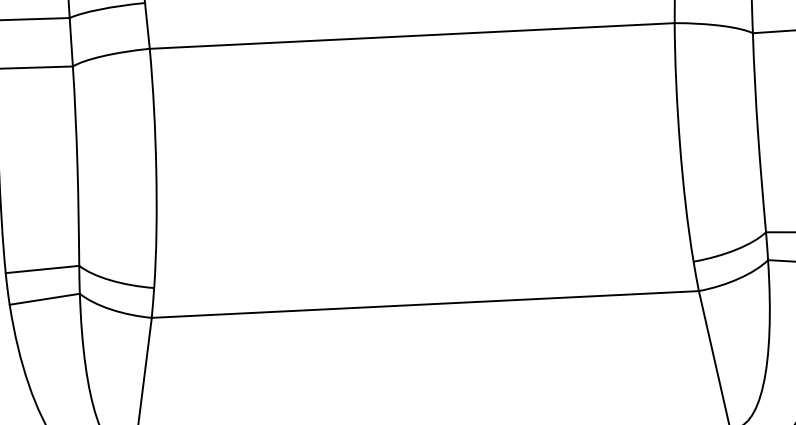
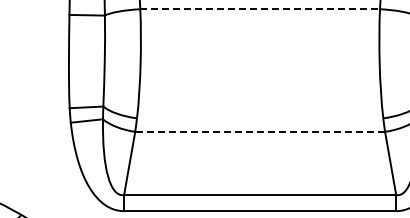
line: (412, 36) -> (260, 9), solid -> dashed
line: (426, 303) -> (260, 131), solid -> dashed

